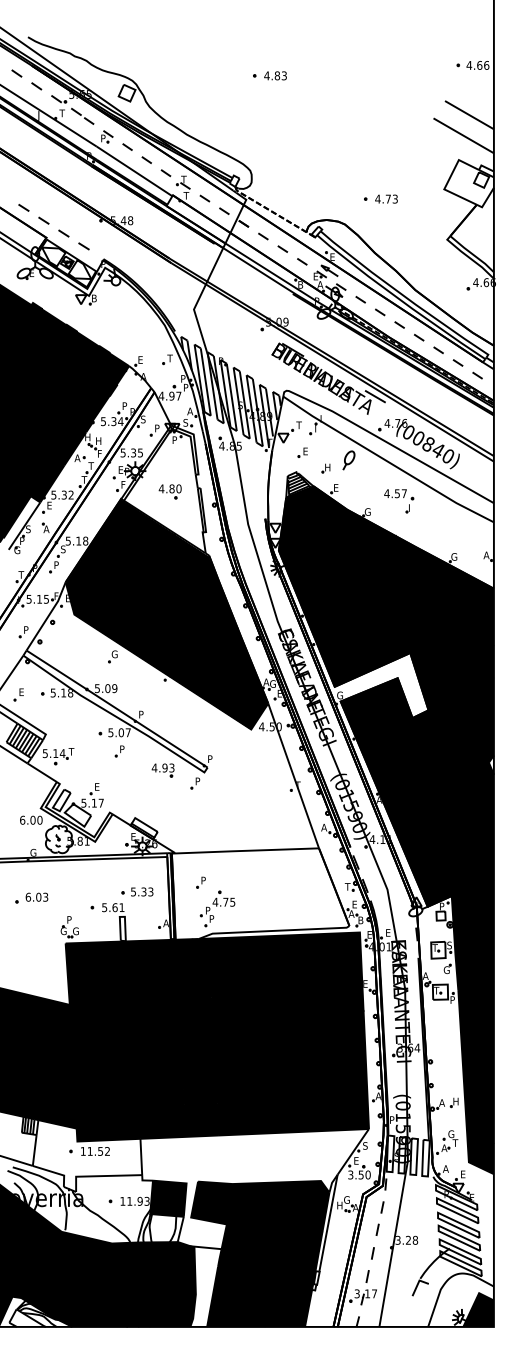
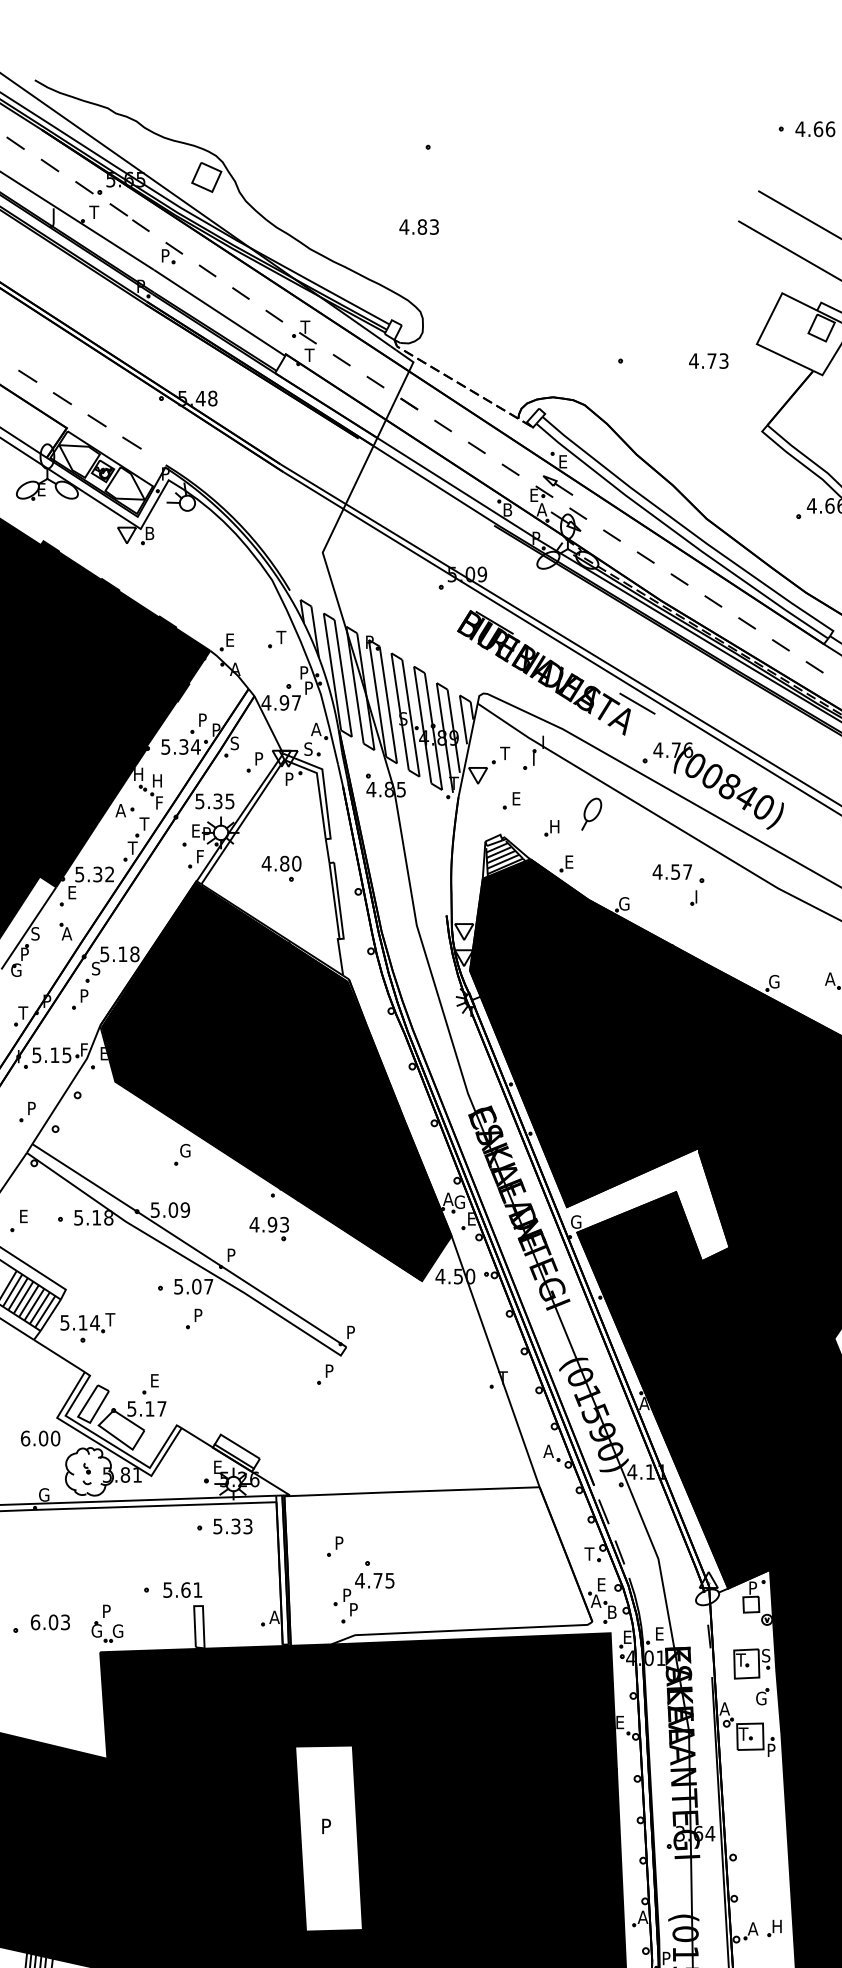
text: (275, 75) -> (419, 226), moved
text: (386, 198) -> (708, 359), moved
part: (162, 770) -> (268, 1229), moved
part: (137, 891) -> (224, 1525), moved
part: (31, 897) -> (40, 1622), moved
fill: (197, 1050) -> (328, 1837), removed

